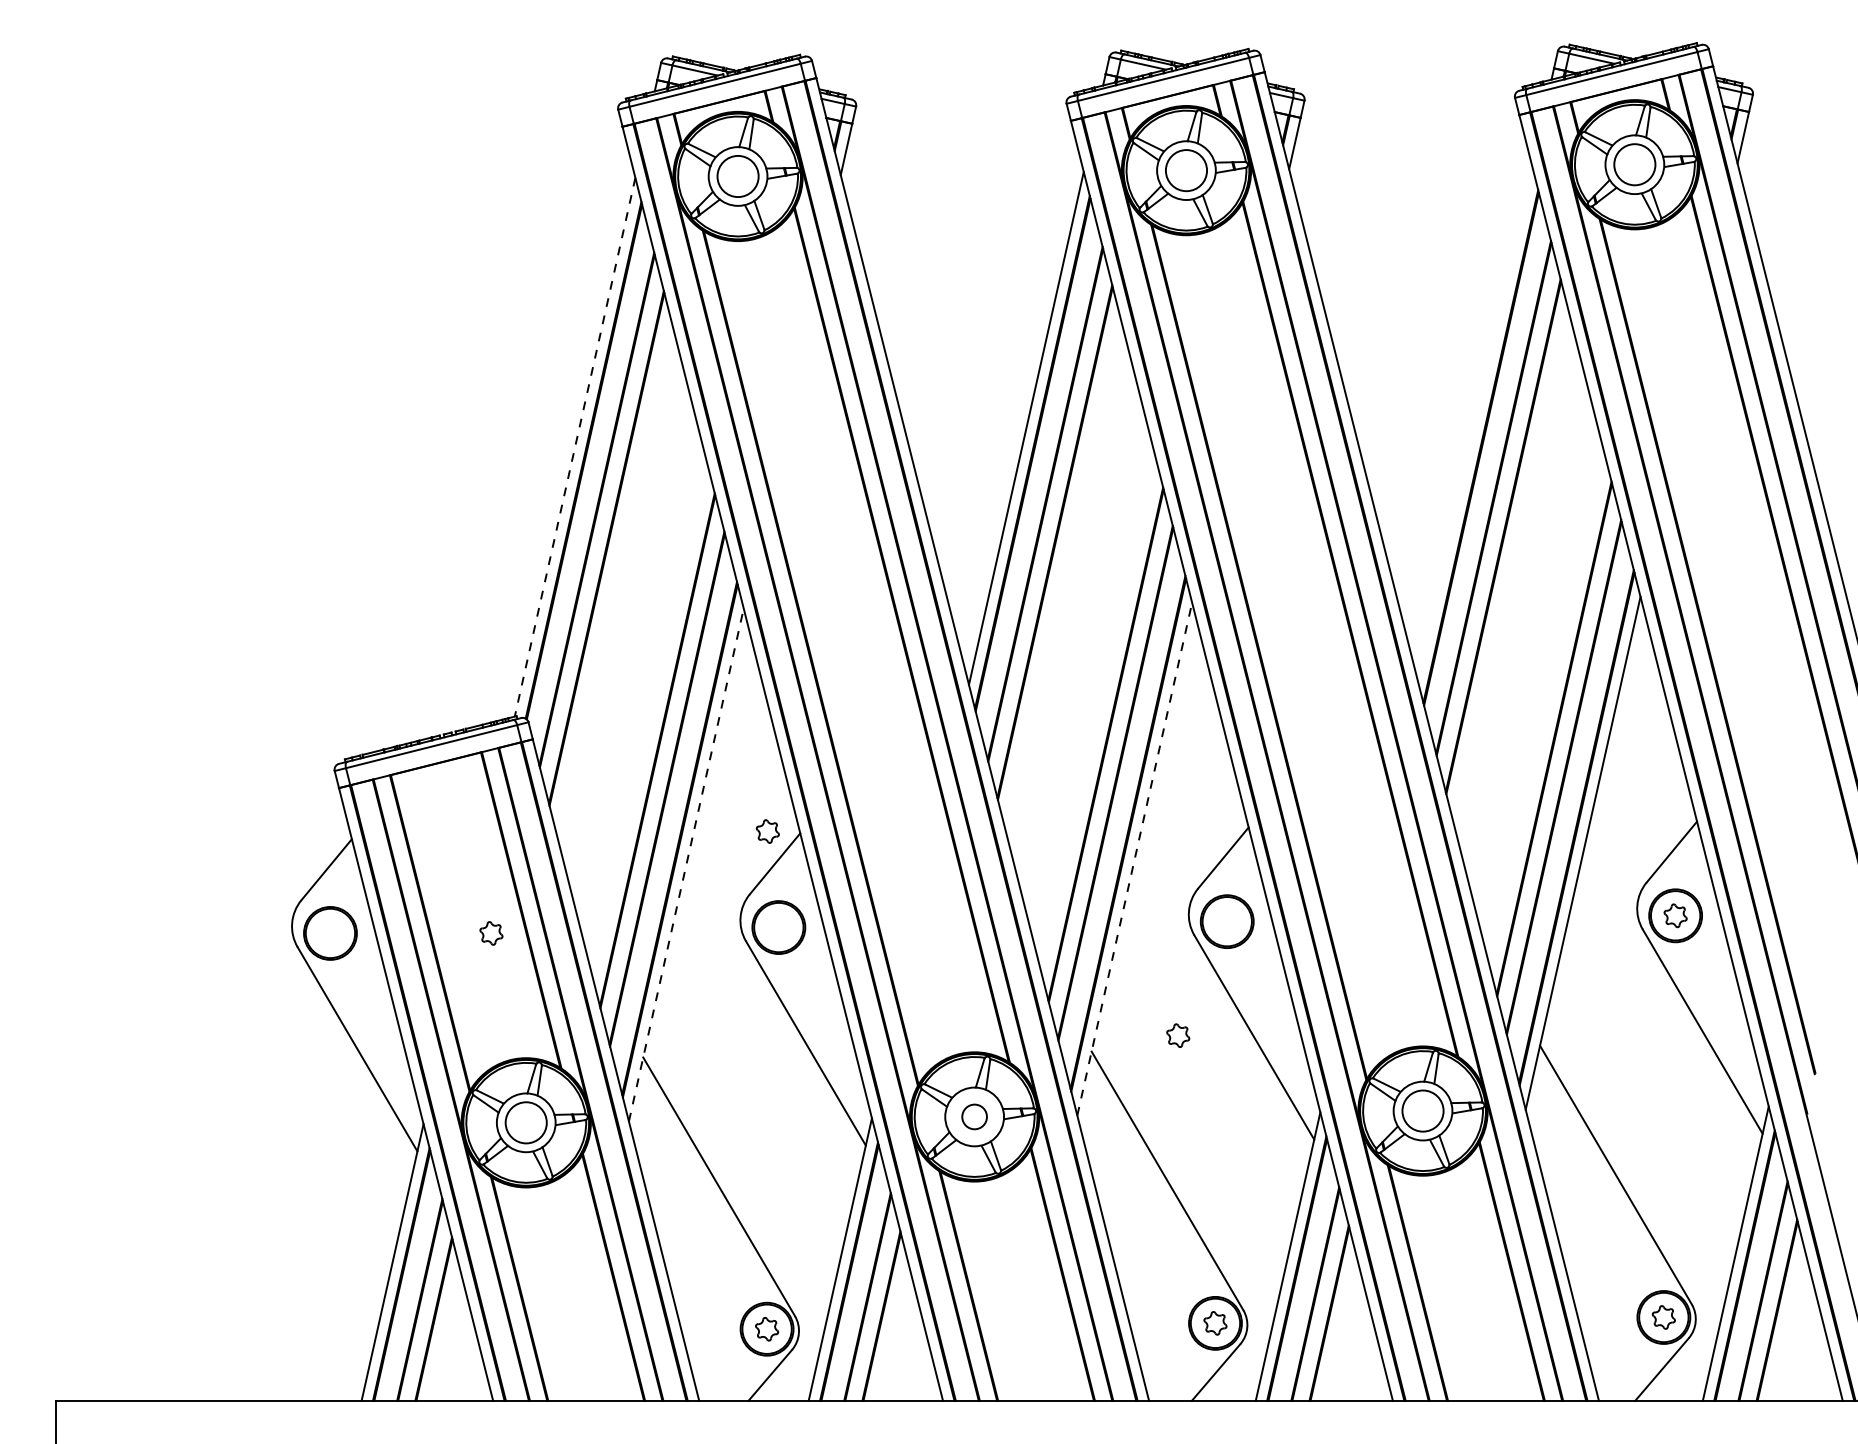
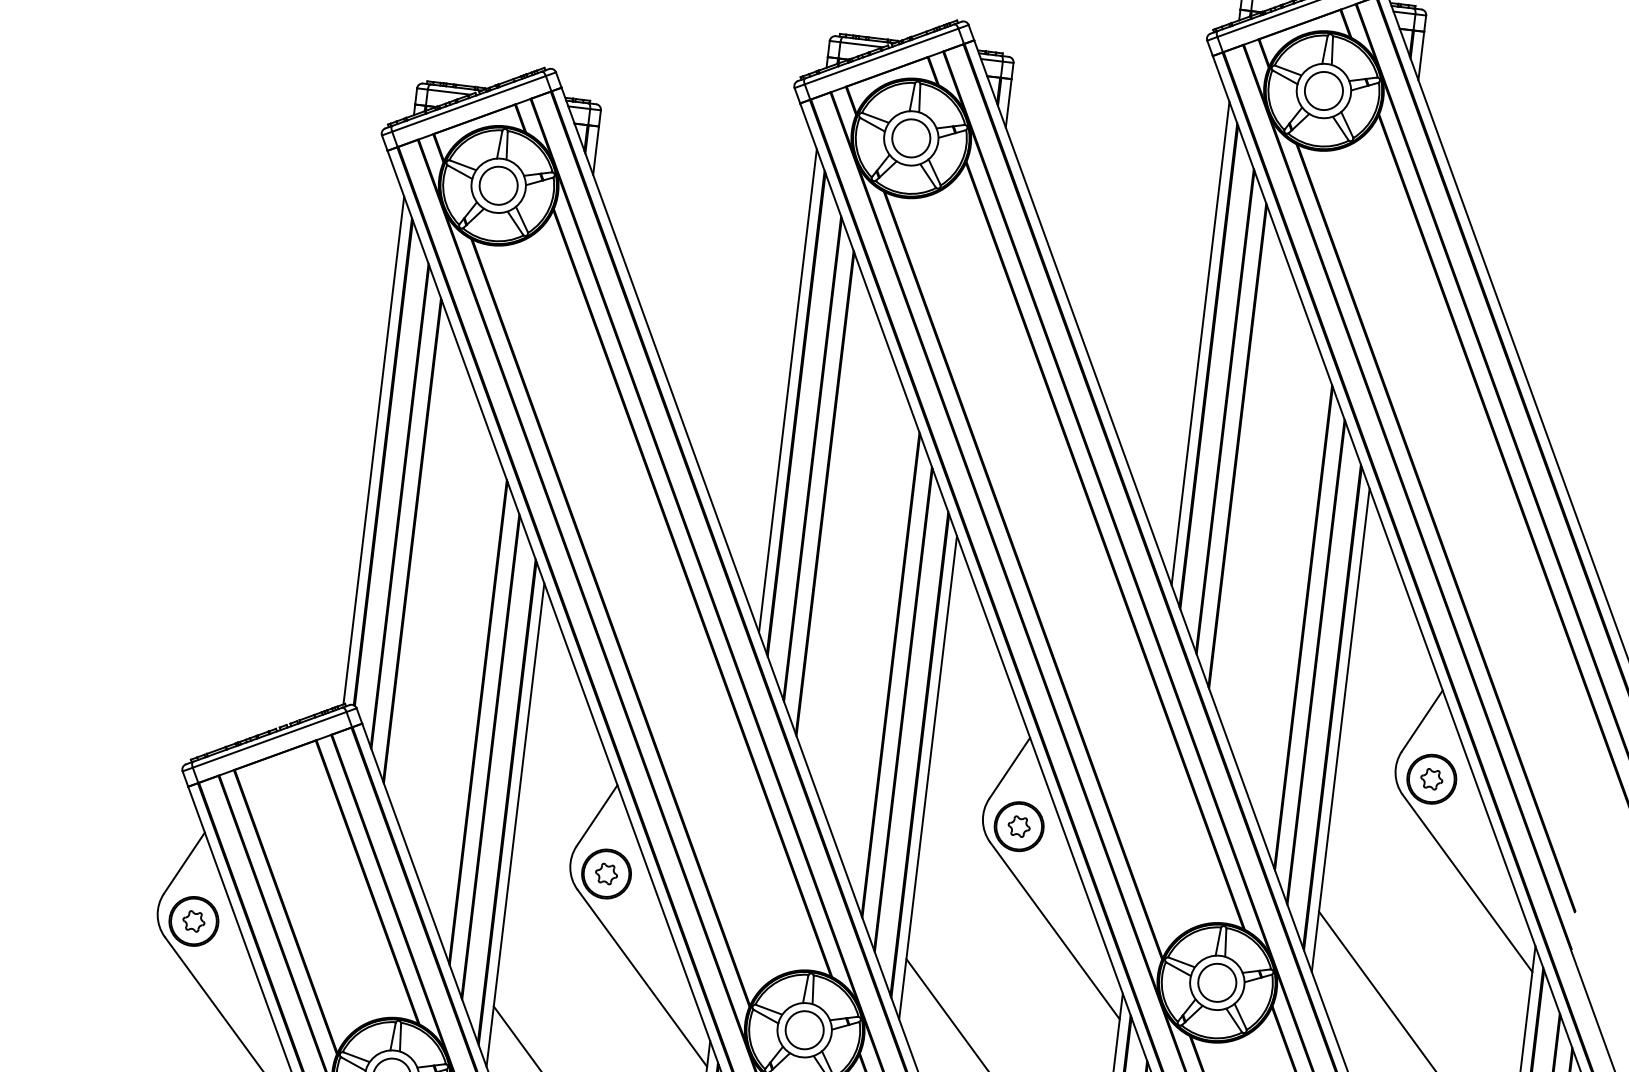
line: (1474, 422) -> (1200, 343), added
line: (574, 447) -> (373, 450), dashed -> solid
part: (767, 831) -> (606, 874), moved
line: (1134, 859) -> (927, 778), dashed -> solid
line: (686, 865) -> (515, 825), dashed -> solid
part: (491, 933) -> (193, 921), moved
part: (1178, 1035) -> (1019, 826), moved
circle: (974, 1116) -> (804, 1029), size x1.67

